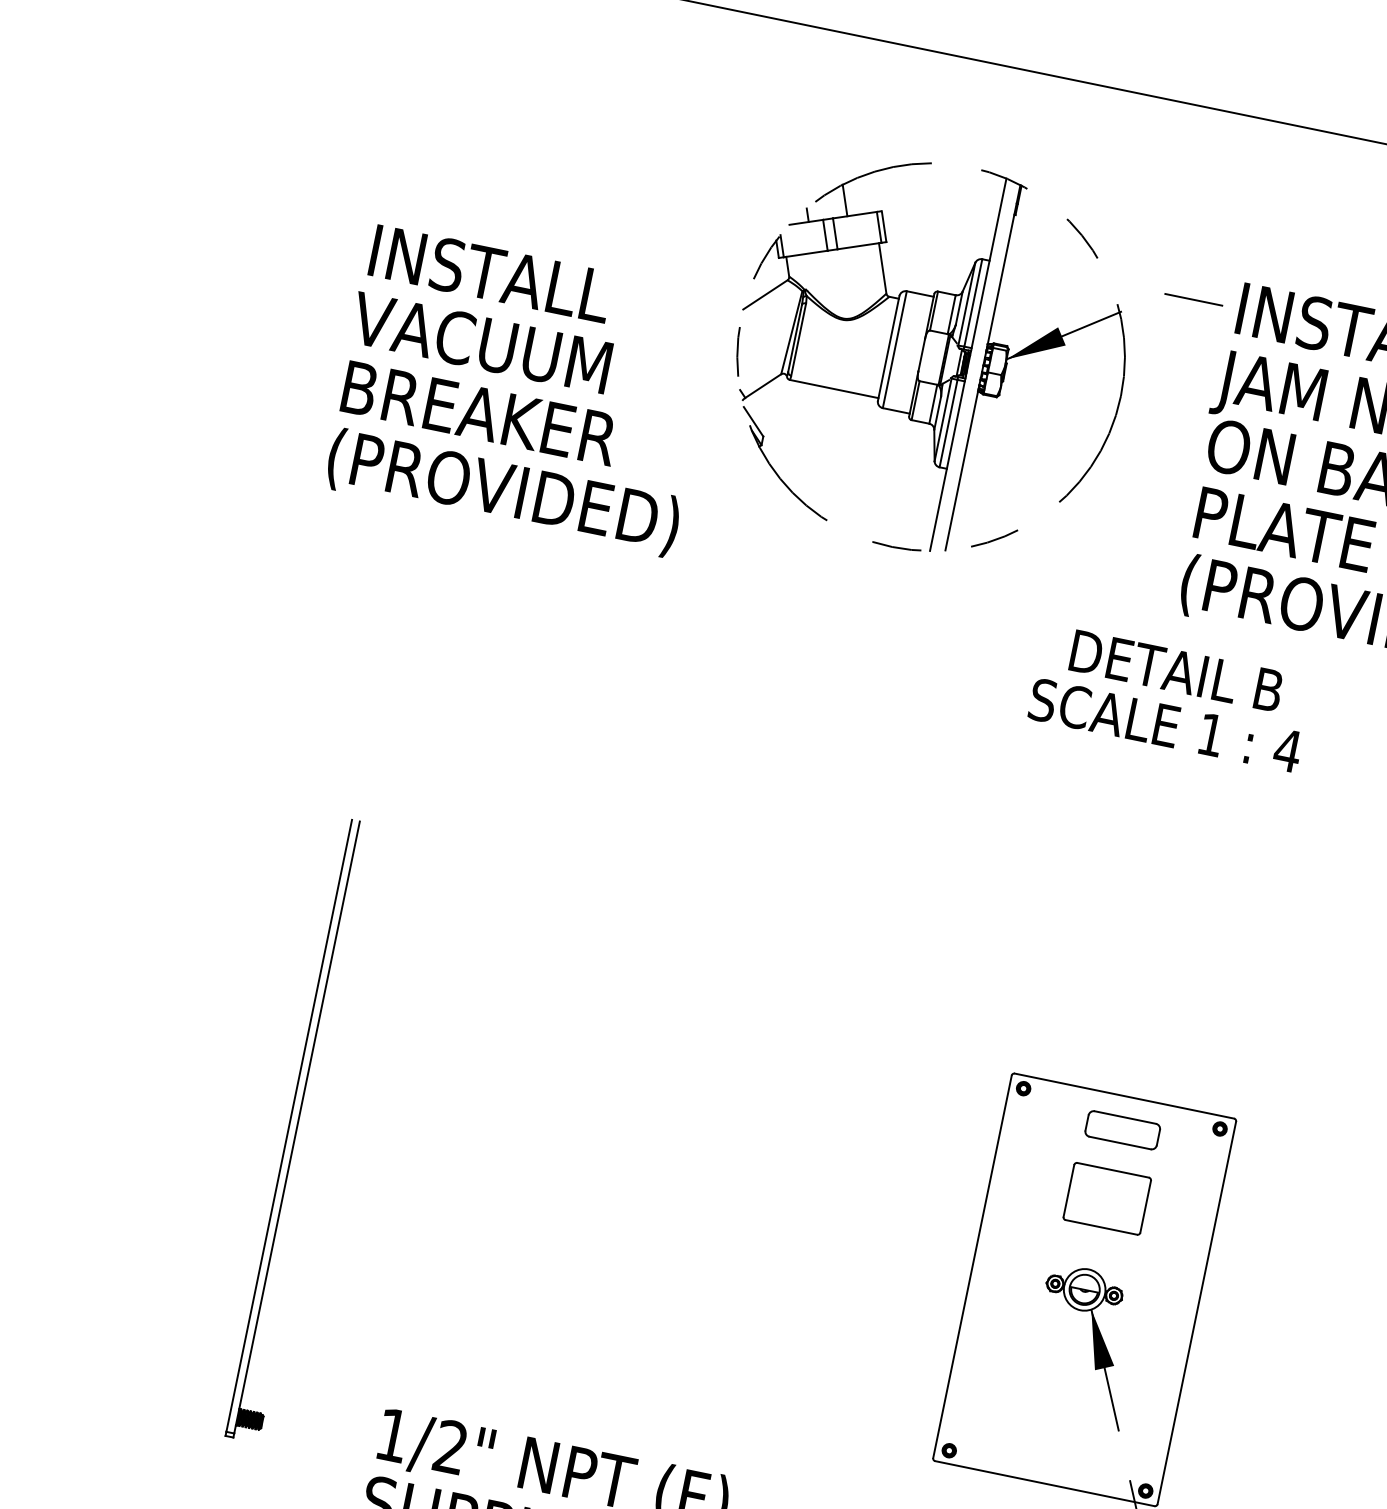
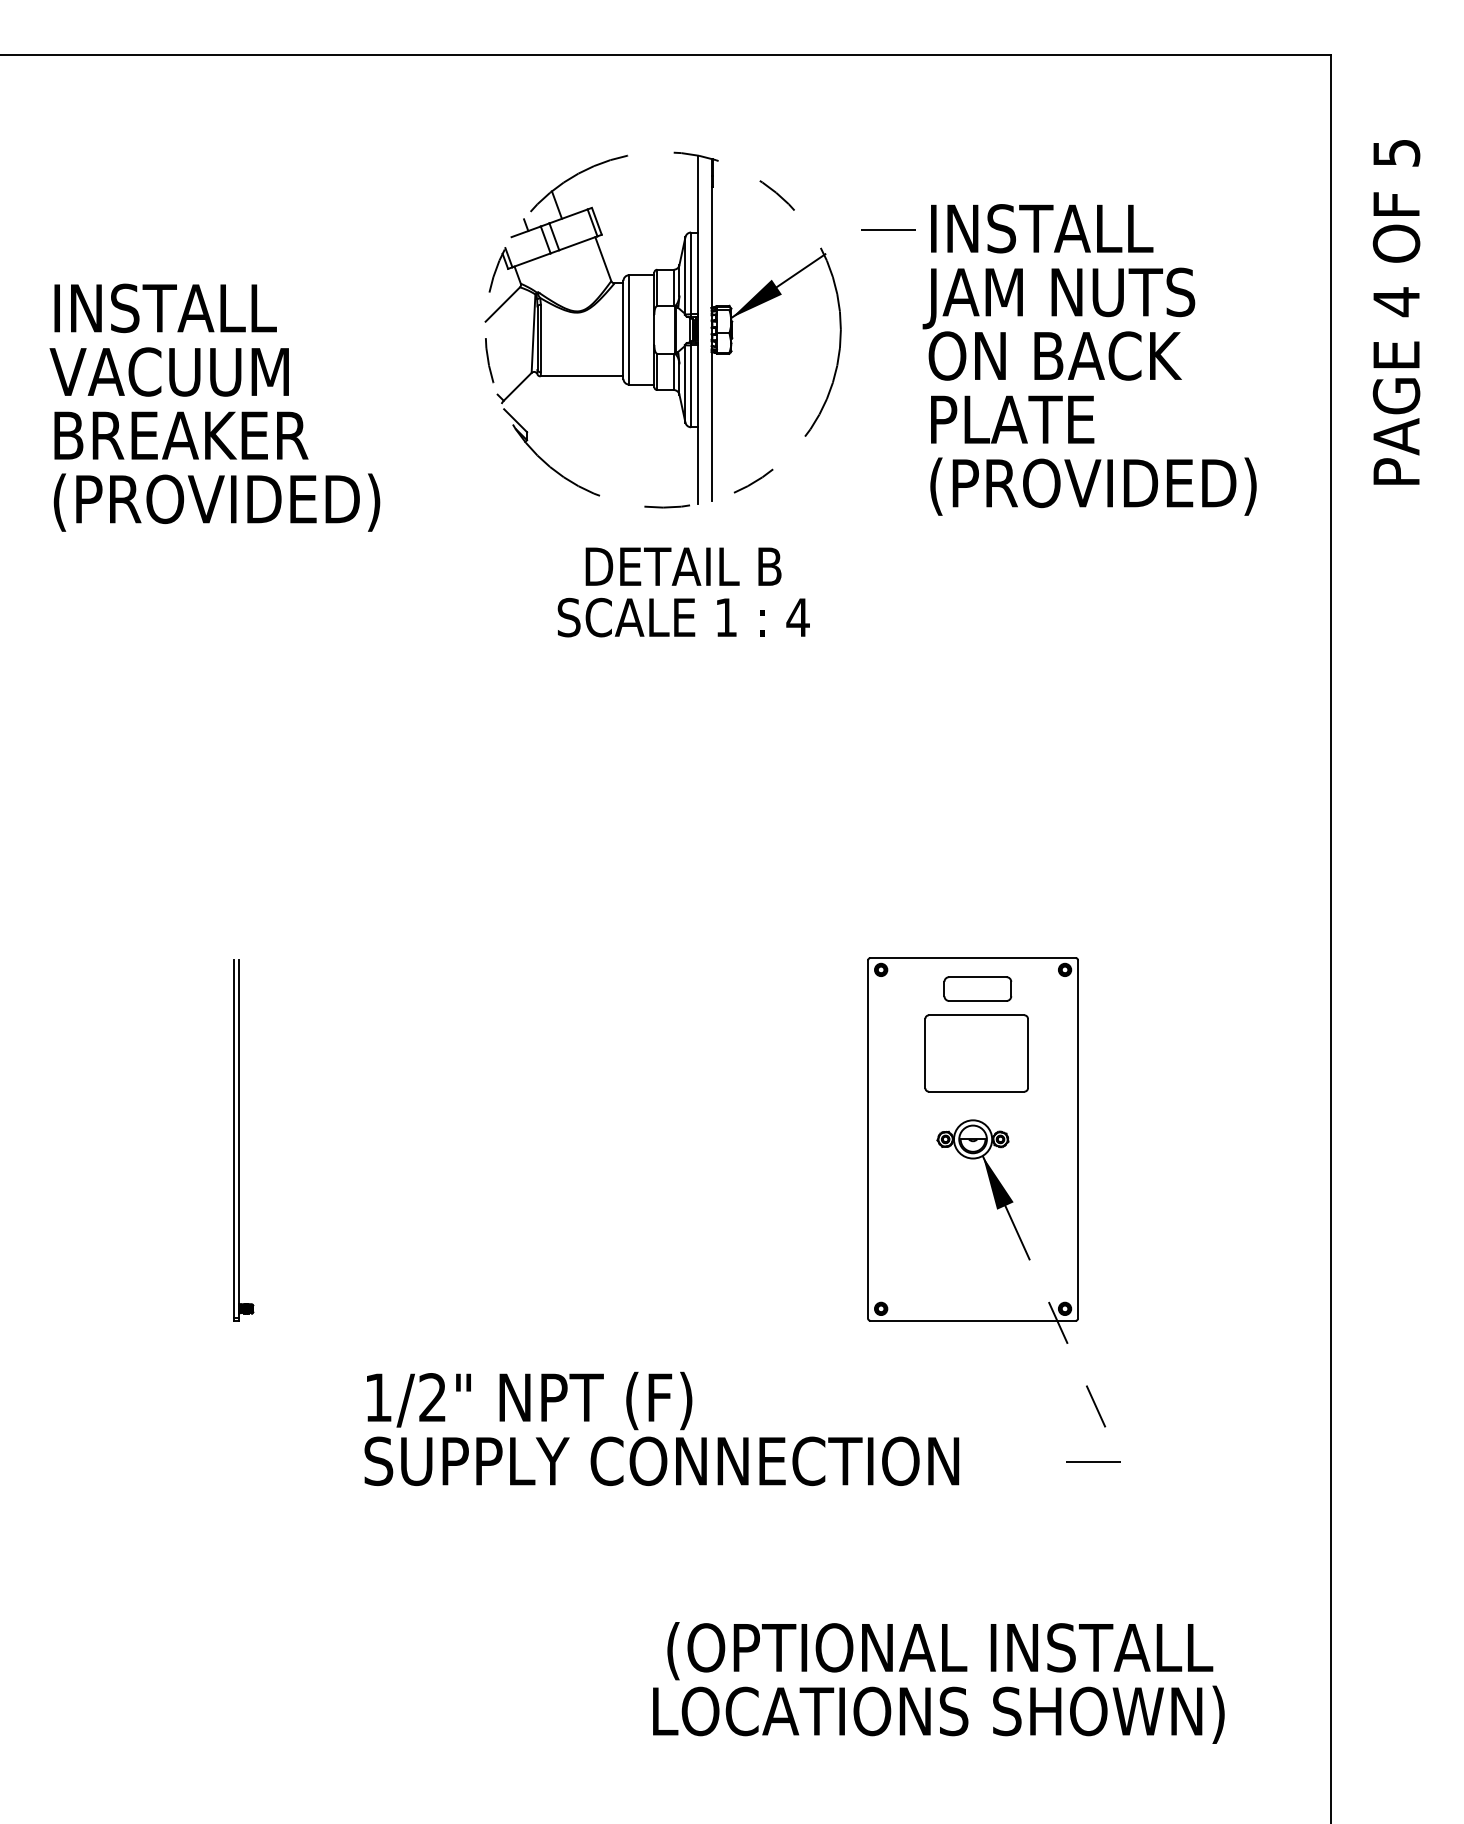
text: (521, 390) -> (214, 407), moved
text: (1170, 698) -> (683, 592), moved
part: (305, 1131) -> (243, 1140), size x0.62
part: (1107, 1198) -> (976, 1053), size x1.43

